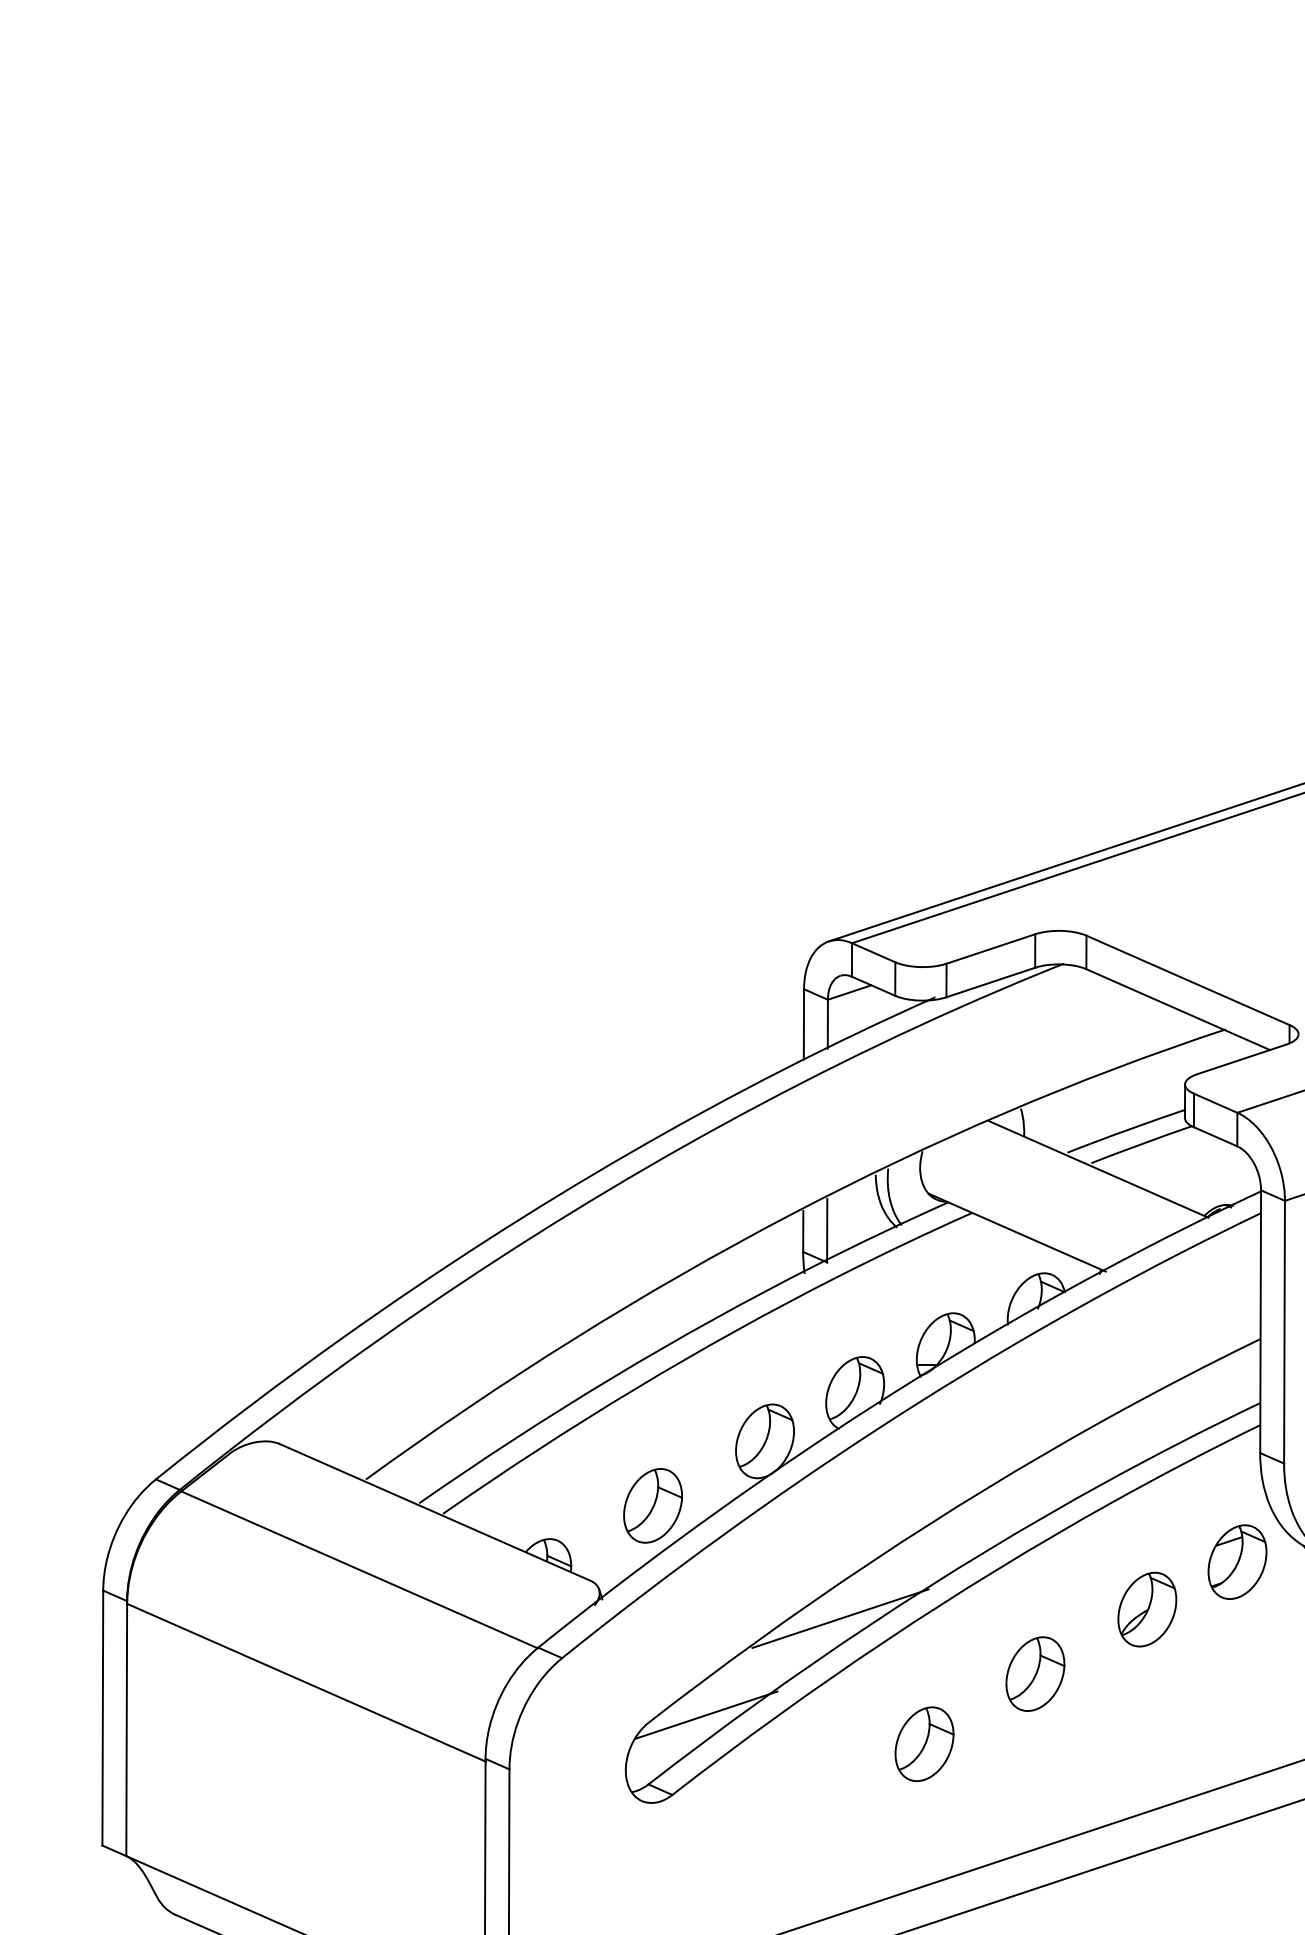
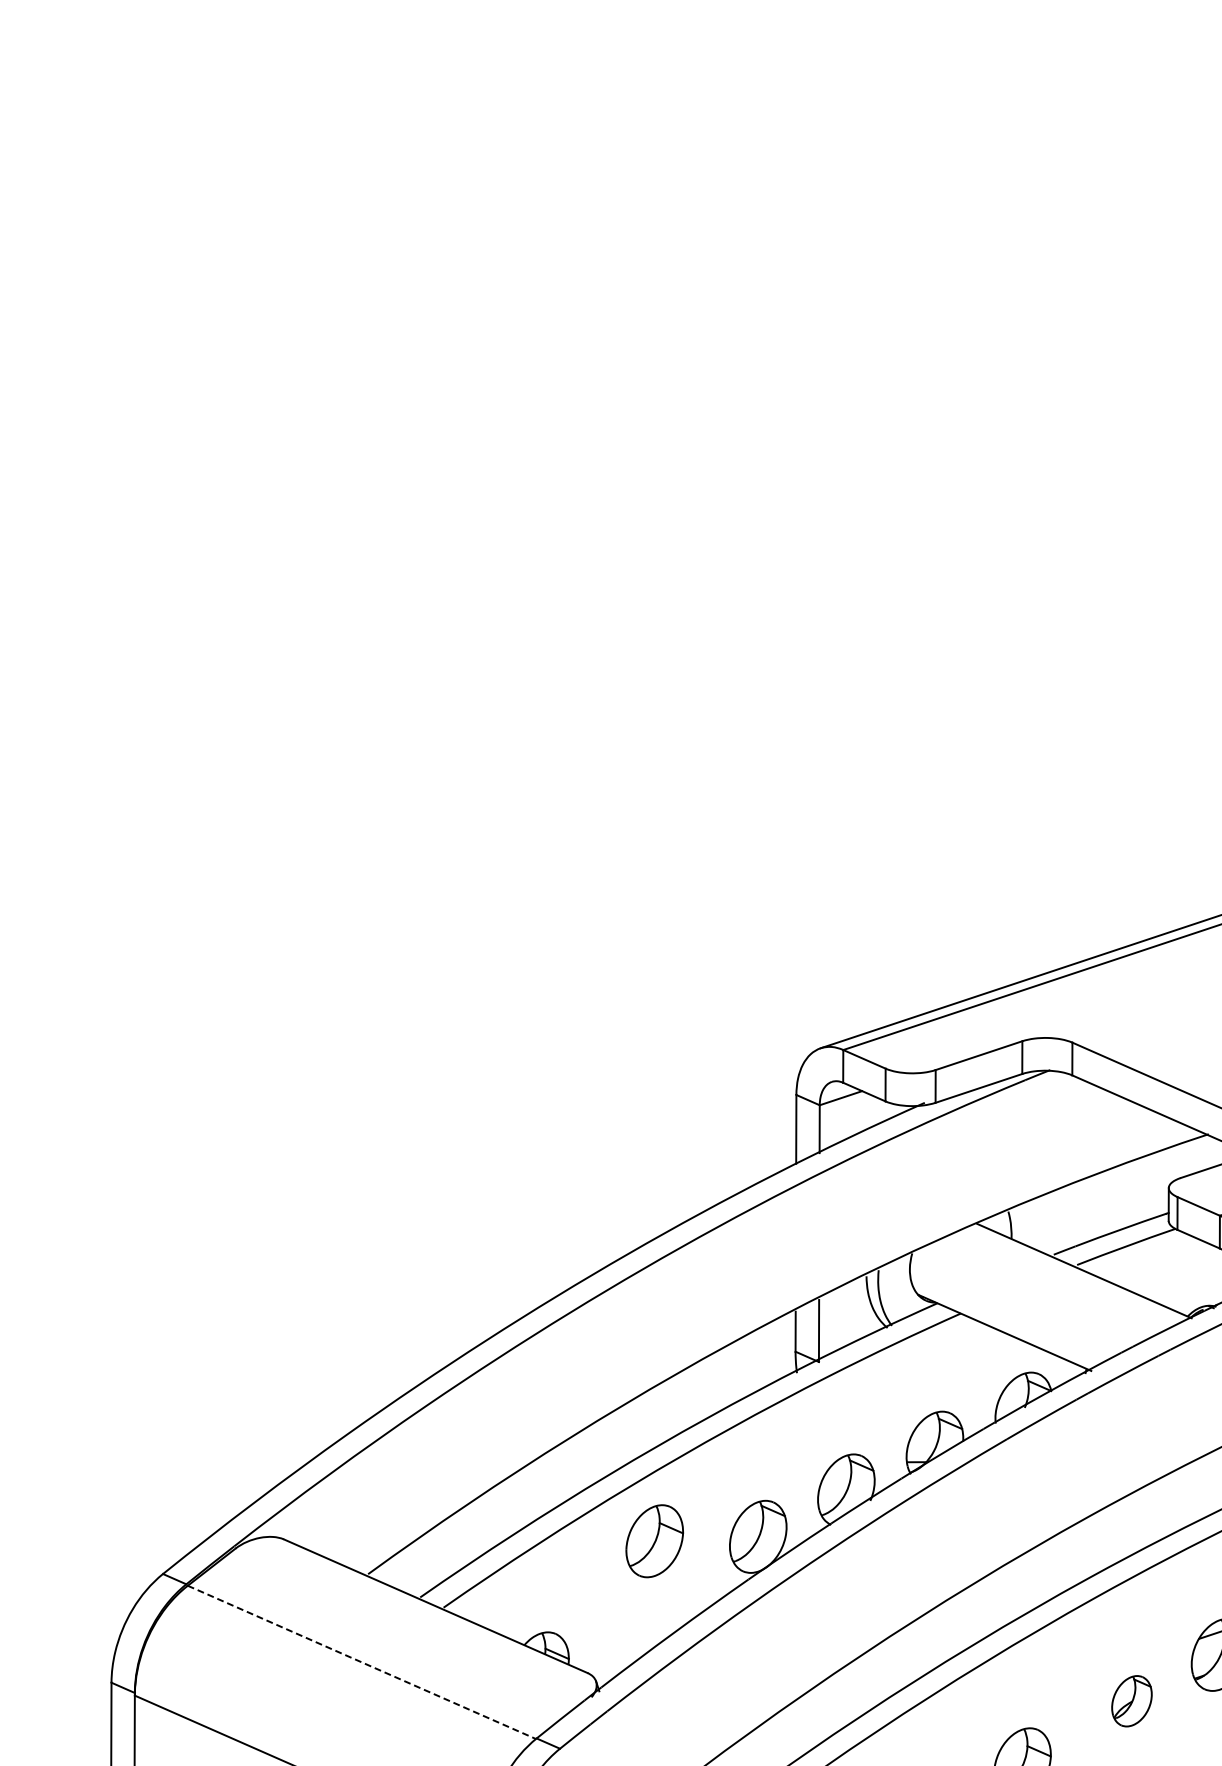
part: (653, 1505) -> (655, 1540), moved
line: (359, 1569) -> (361, 1662), solid -> dashed
part: (1147, 1609) -> (1132, 1701), size x0.7
line: (840, 1618) -> (832, 1709), removed

